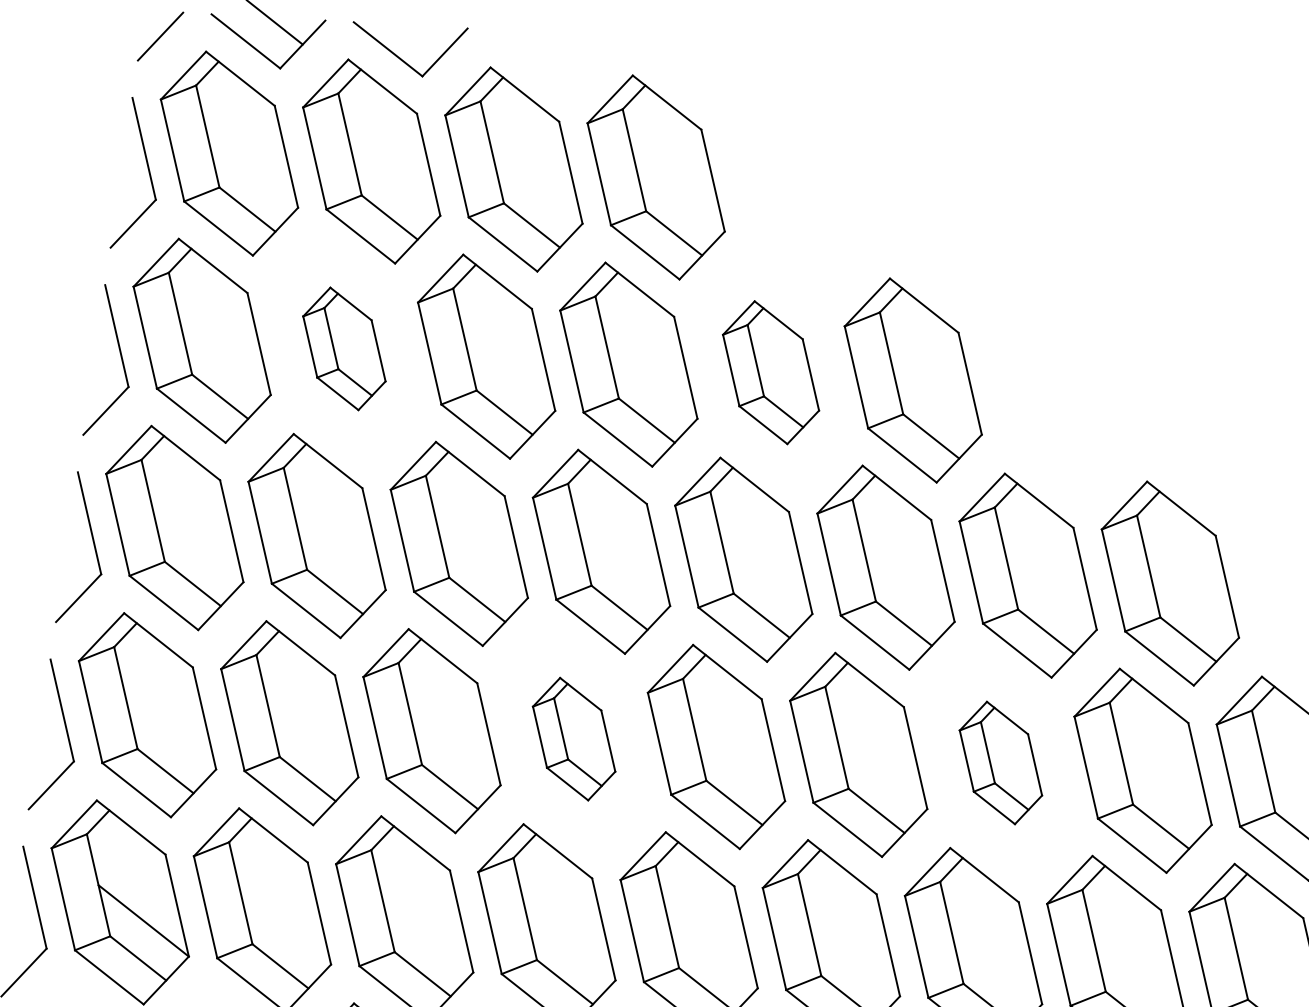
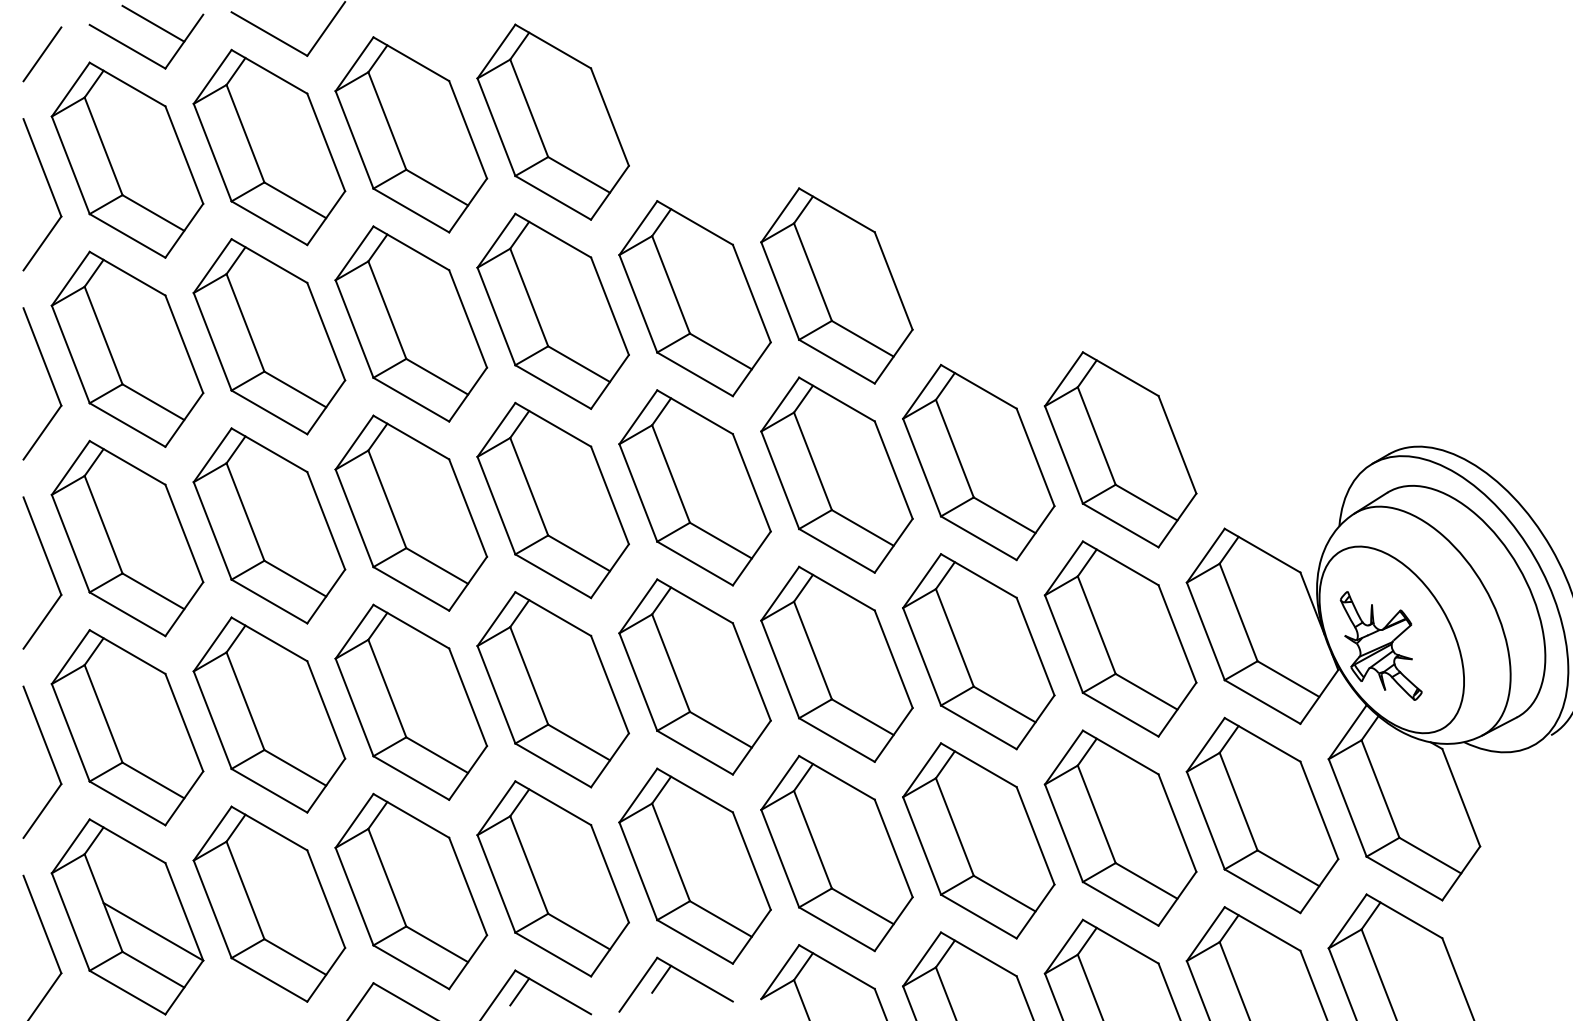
part: (344, 348) -> (269, 336), size x1.67
part: (770, 372) -> (694, 298), size x1.43
part: (573, 738) -> (552, 689), size x1.67
part: (1000, 762) -> (978, 651), size x1.67

